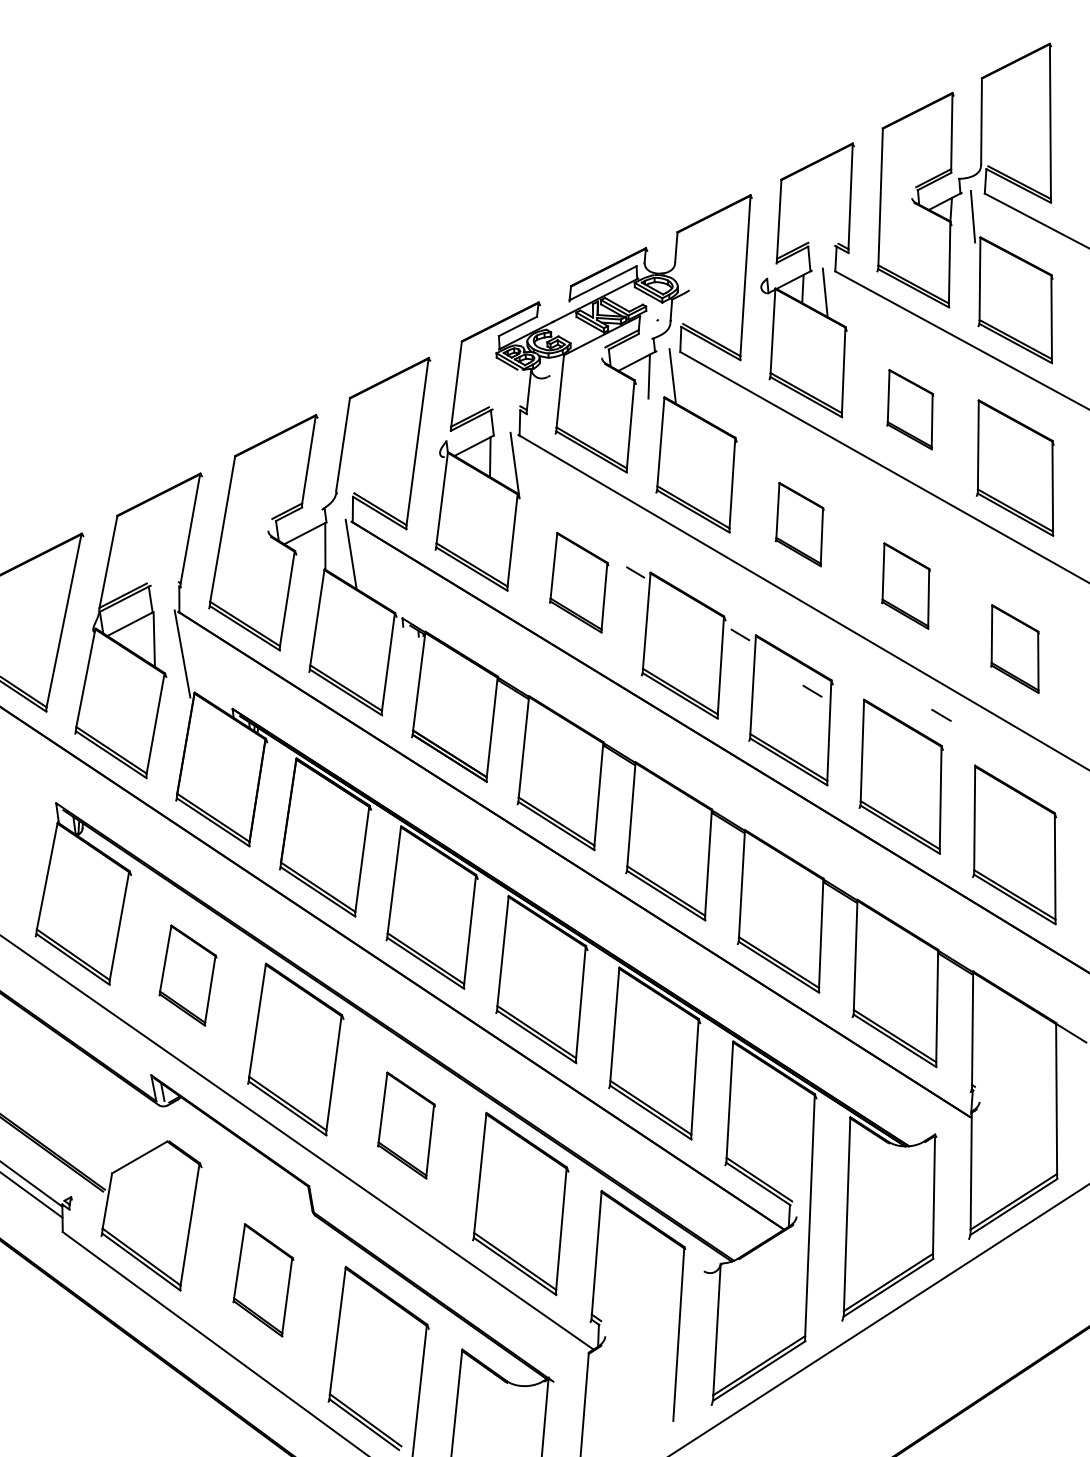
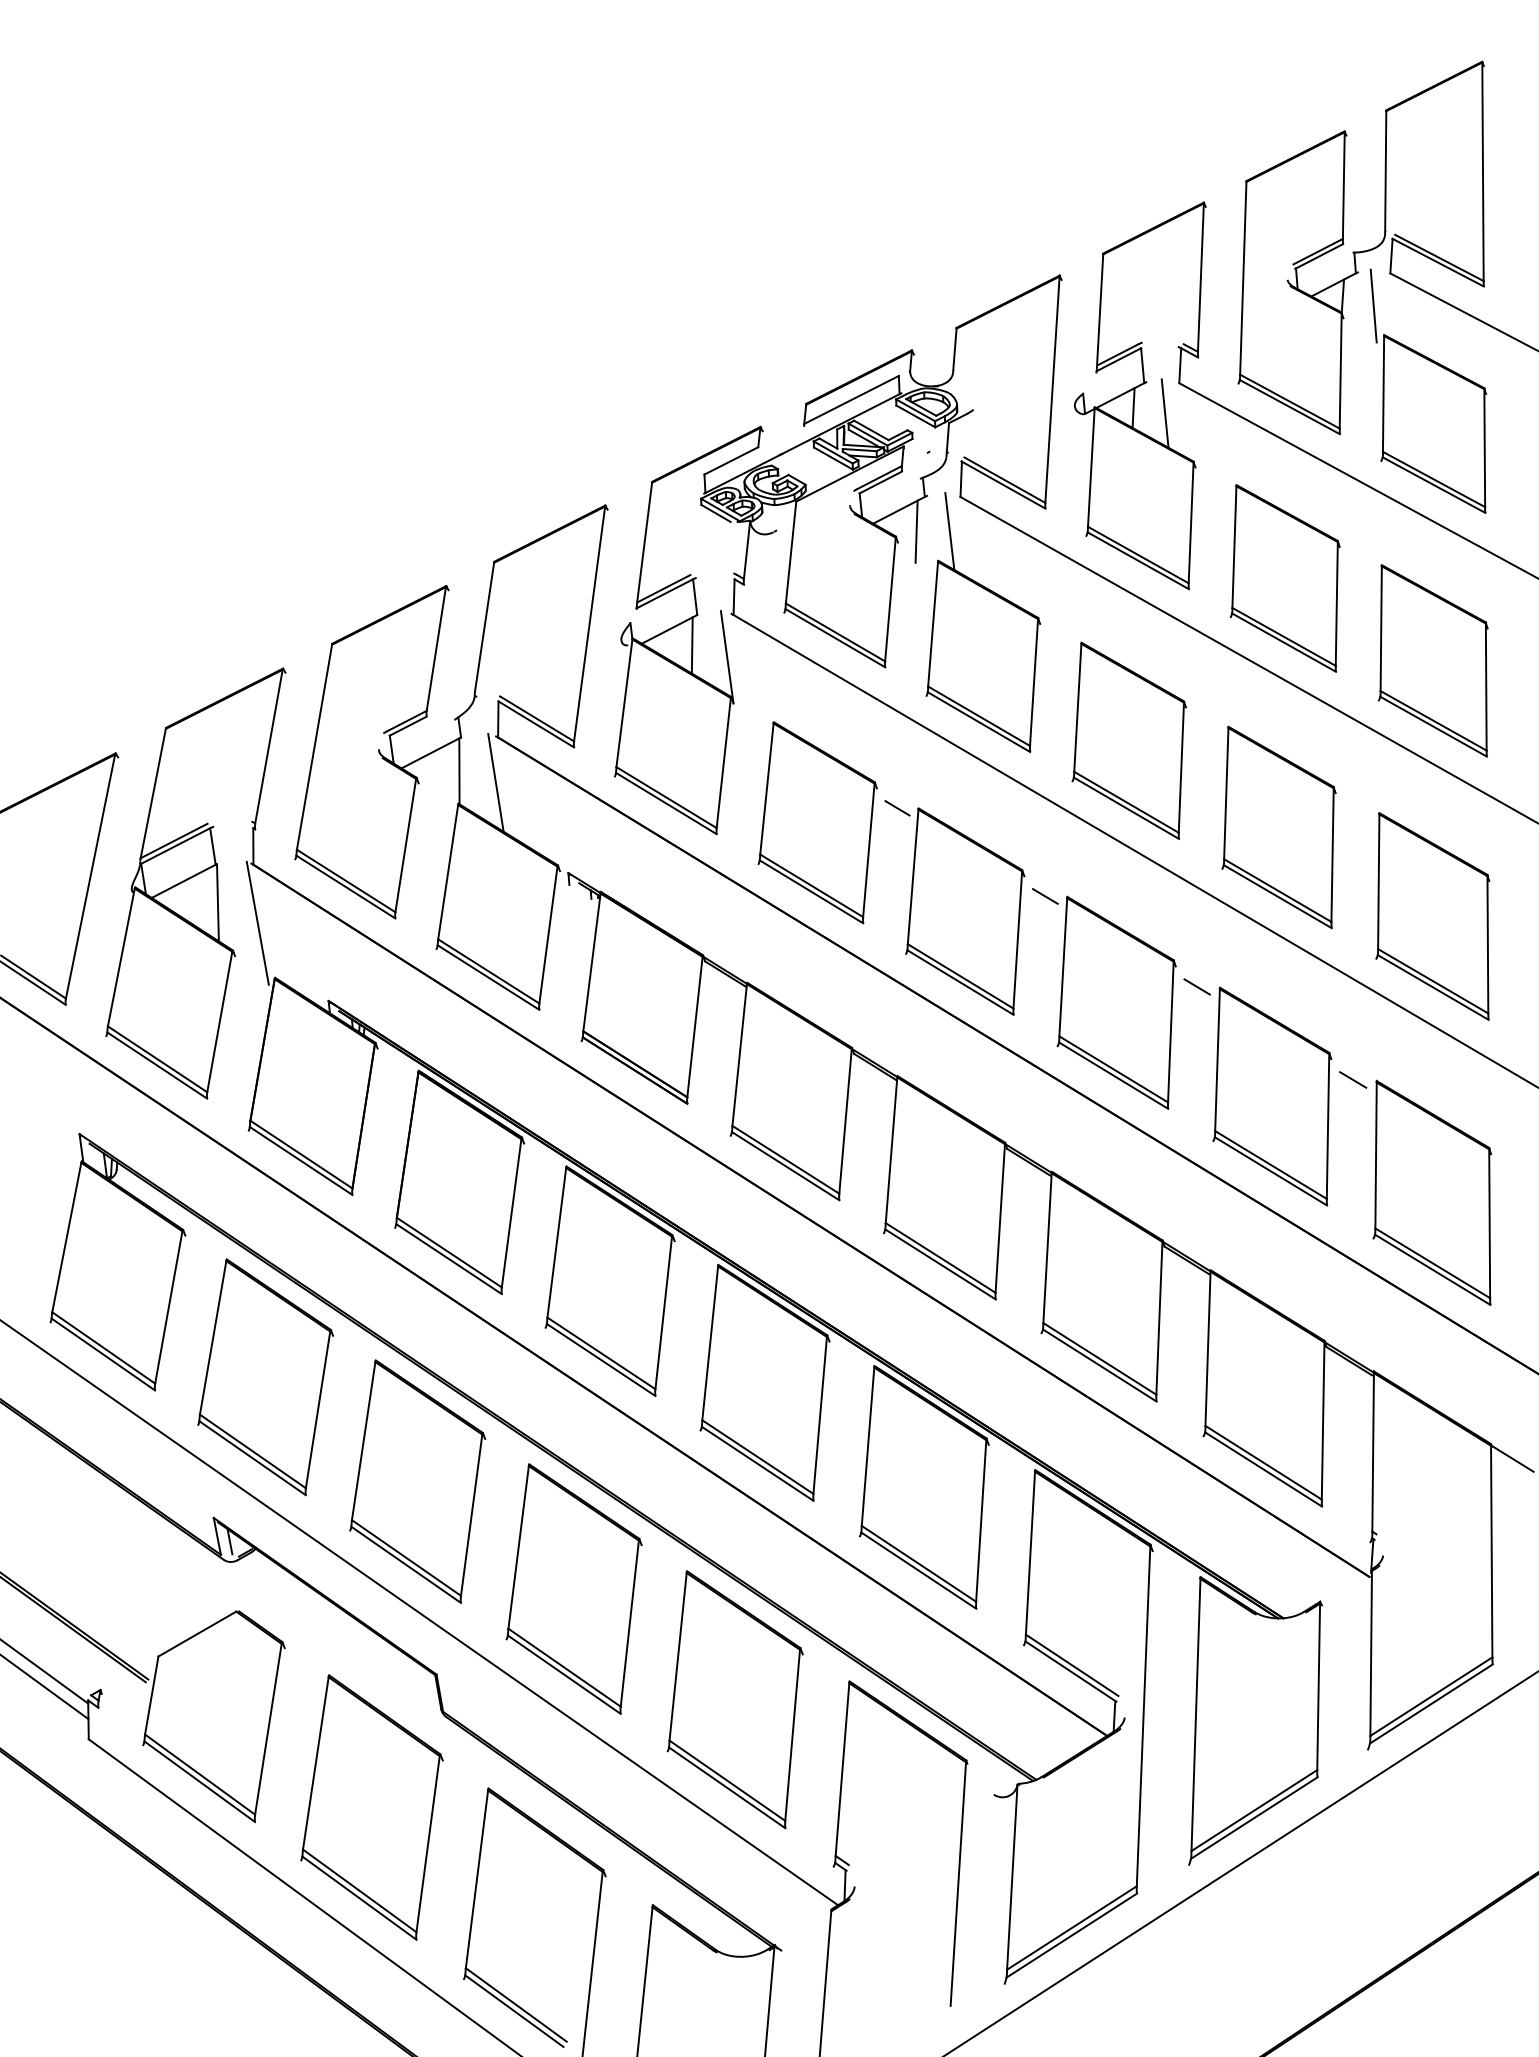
part: (909, 409) -> (1284, 578), size x1.67
part: (799, 524) -> (1128, 740), size x1.67
part: (579, 582) -> (817, 822), size x1.43
part: (905, 586) -> (1278, 827), size x1.67
part: (1014, 649) -> (1432, 916), size x1.67
line: (812, 690) -> (1196, 986), moved
line: (941, 715) -> (1353, 1079), moved
part: (187, 975) -> (265, 1377), size x1.67
part: (406, 1125) -> (573, 1588), size x1.67
part: (263, 1280) -> (371, 1807), size x1.67

